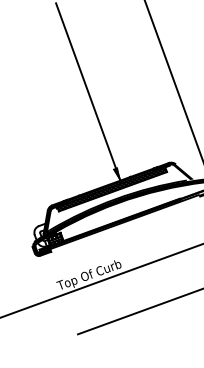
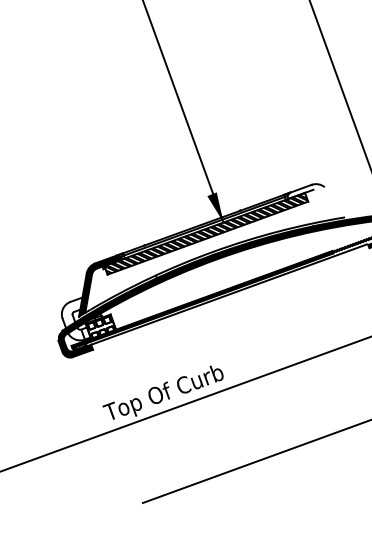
fill: (174, 171) -> (322, 200), removed

